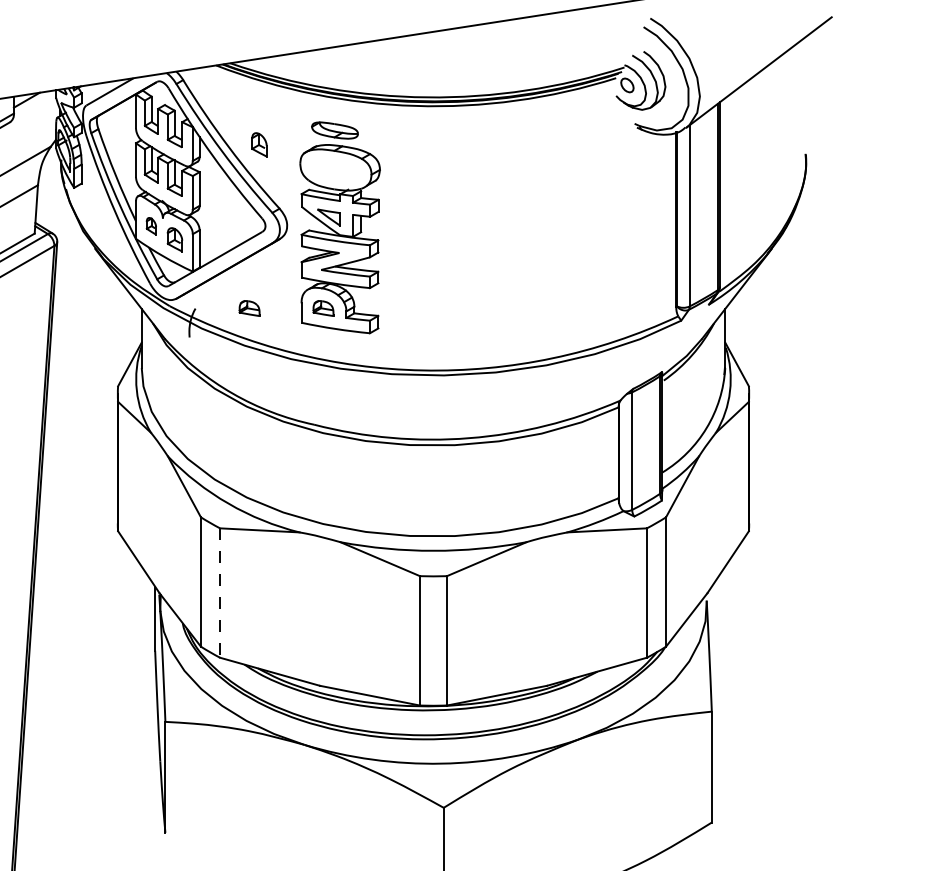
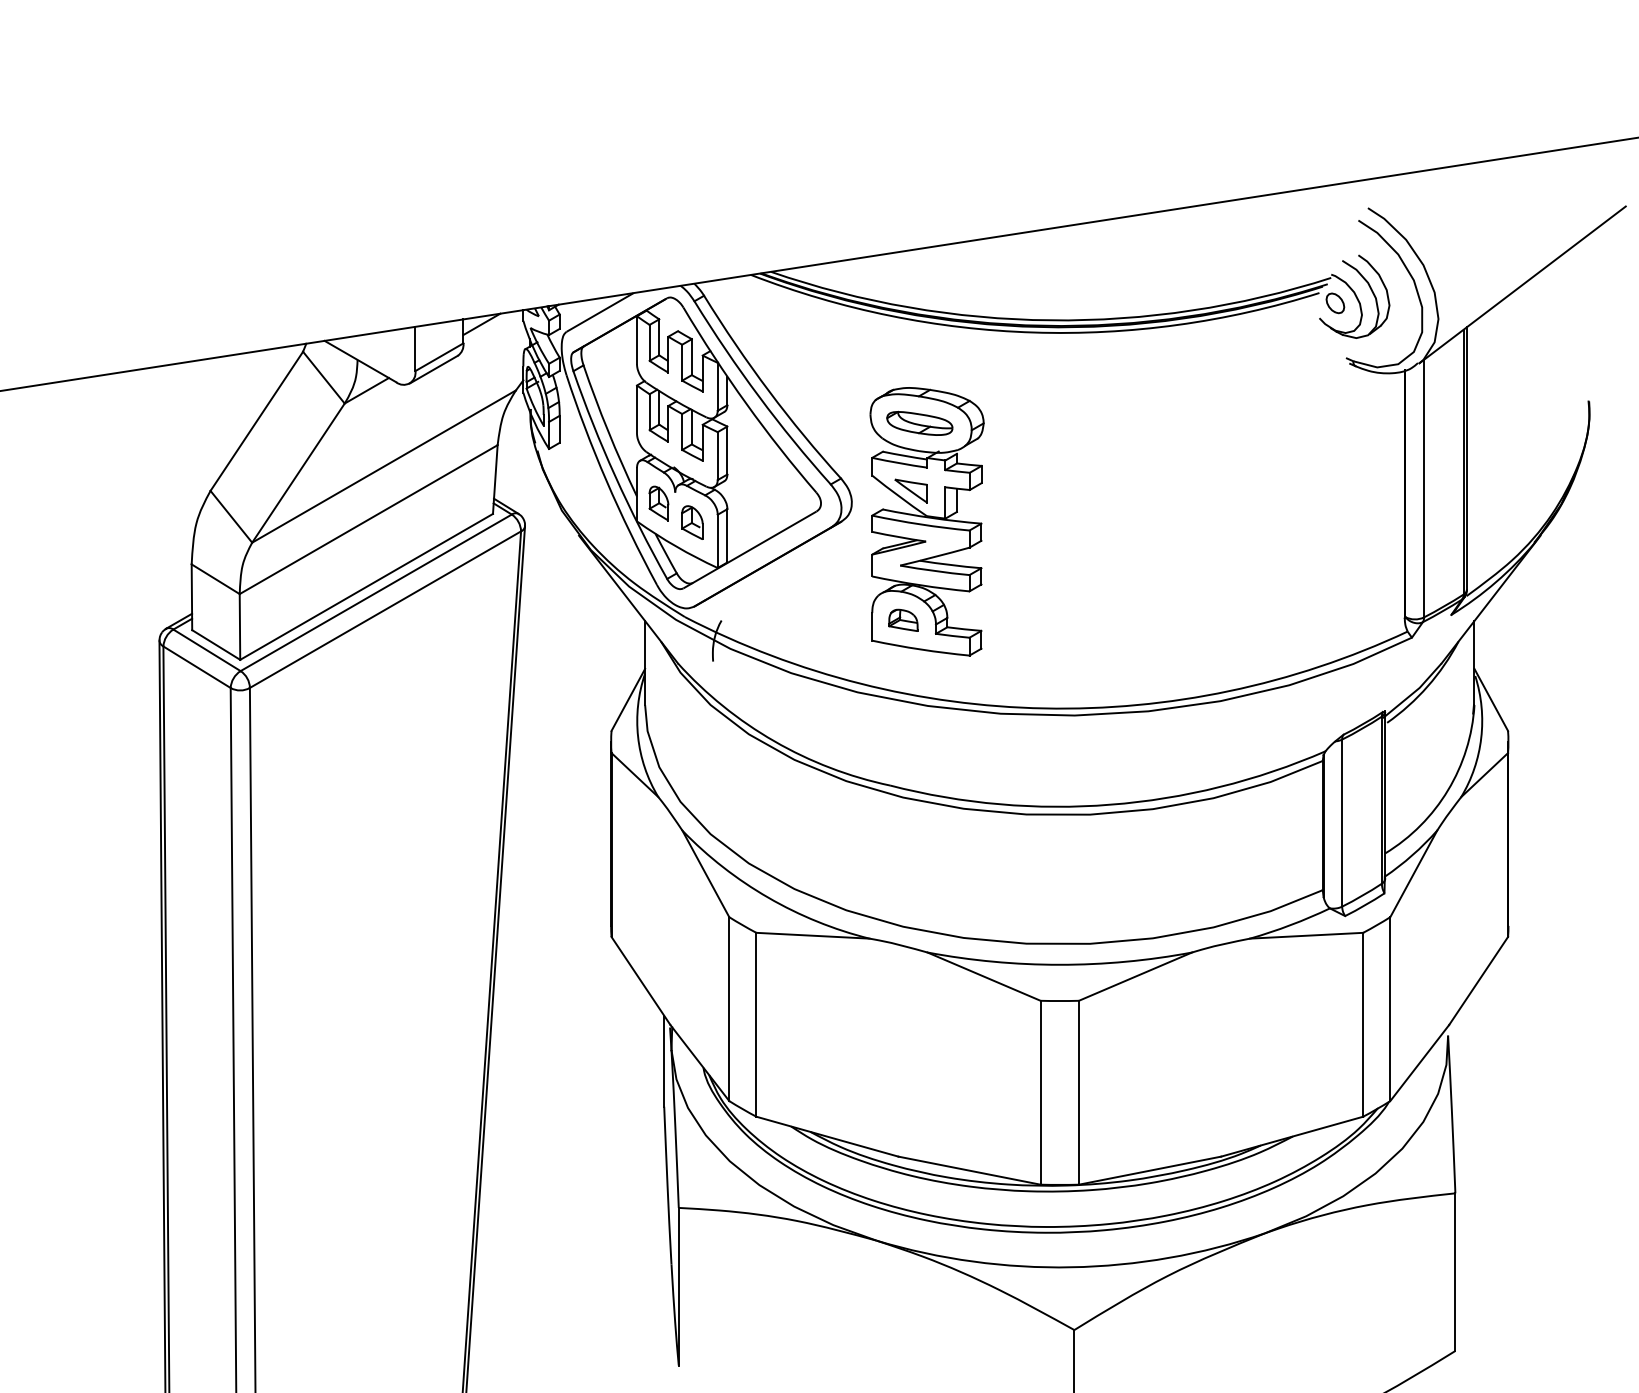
part: (334, 129) -> (919, 422), moved
part: (259, 144) -> (812, 387), removed
part: (151, 226) -> (658, 503), size x1.43
part: (249, 307) -> (798, 619), removed
line: (220, 592) -> (756, 1024), dashed -> solid

